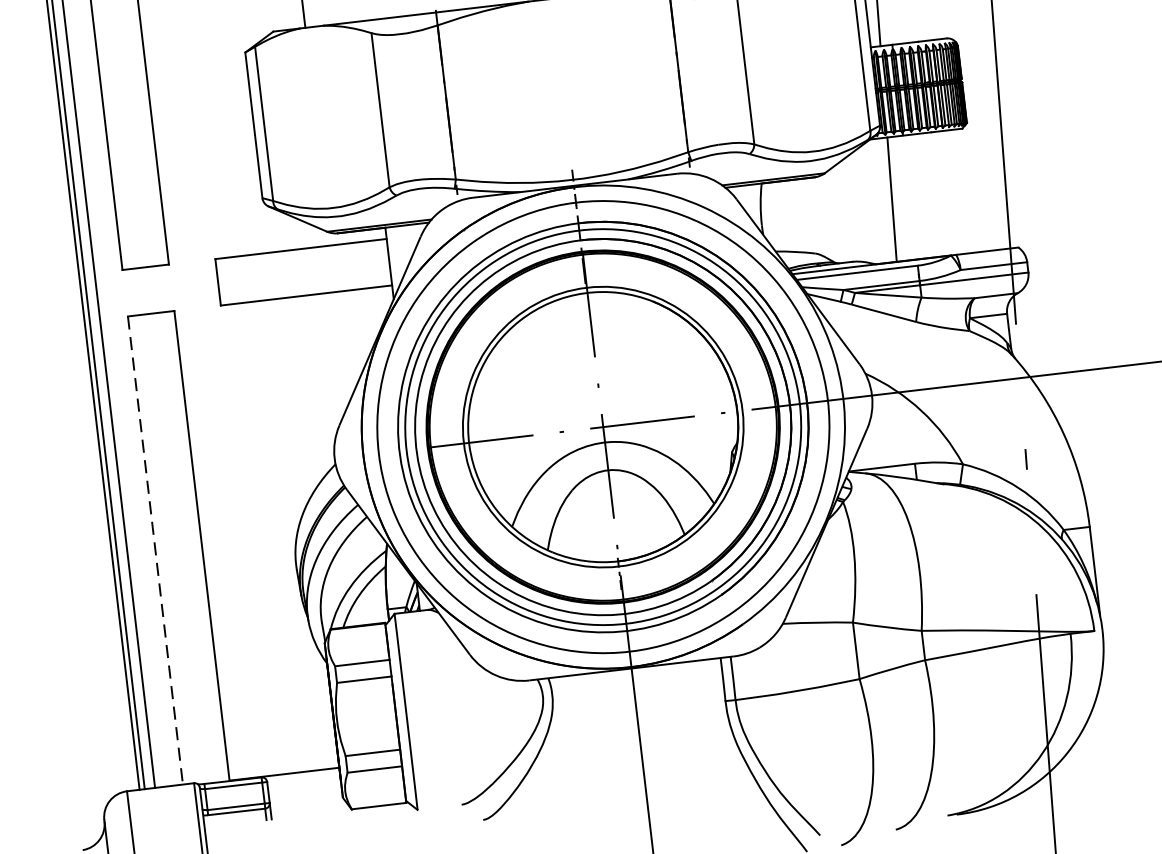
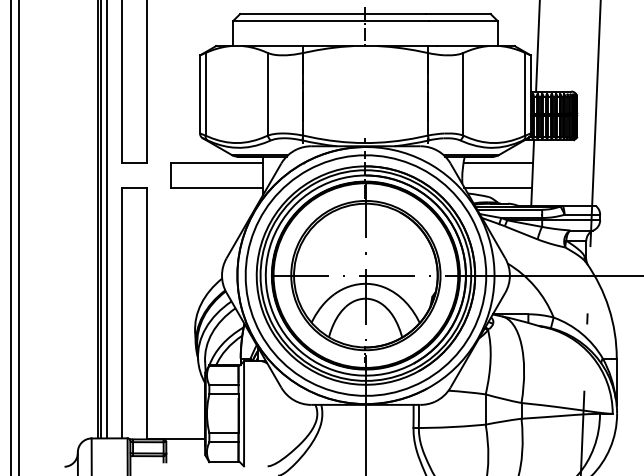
line: (825, 186) -> (498, 162), added
line: (831, 233) -> (498, 187), added
line: (155, 551) -> (121, 313), dashed -> solid

